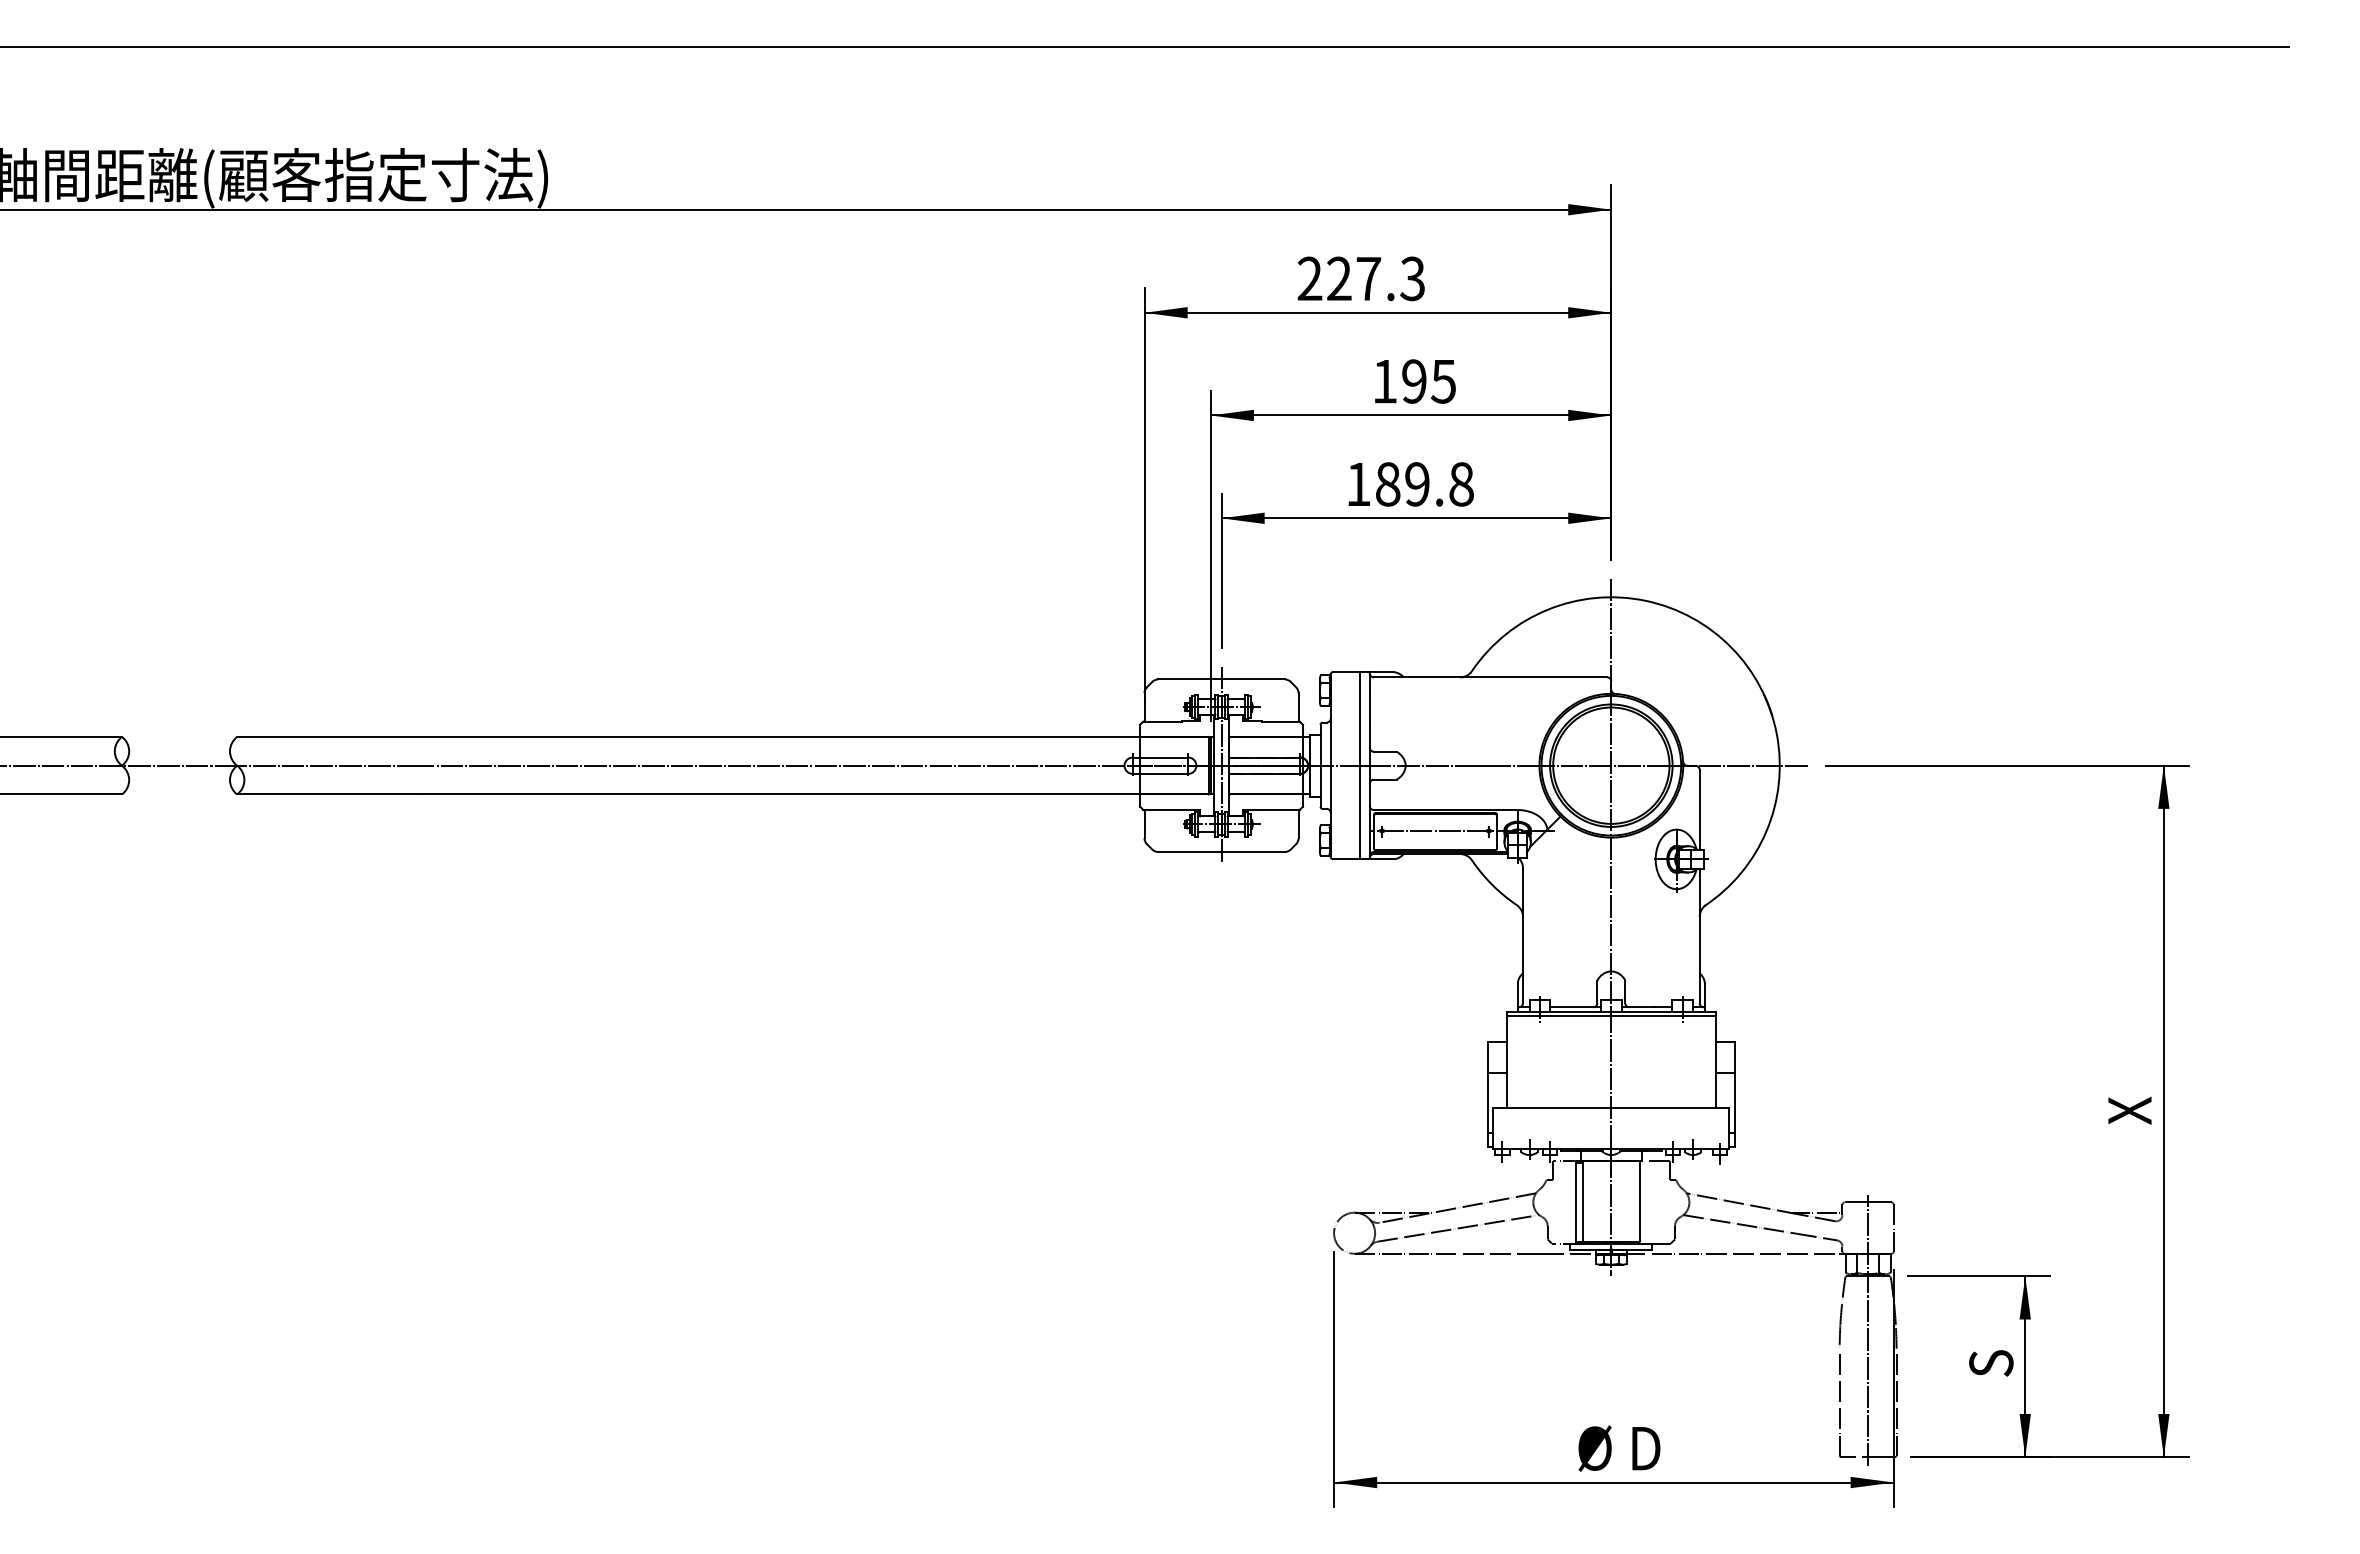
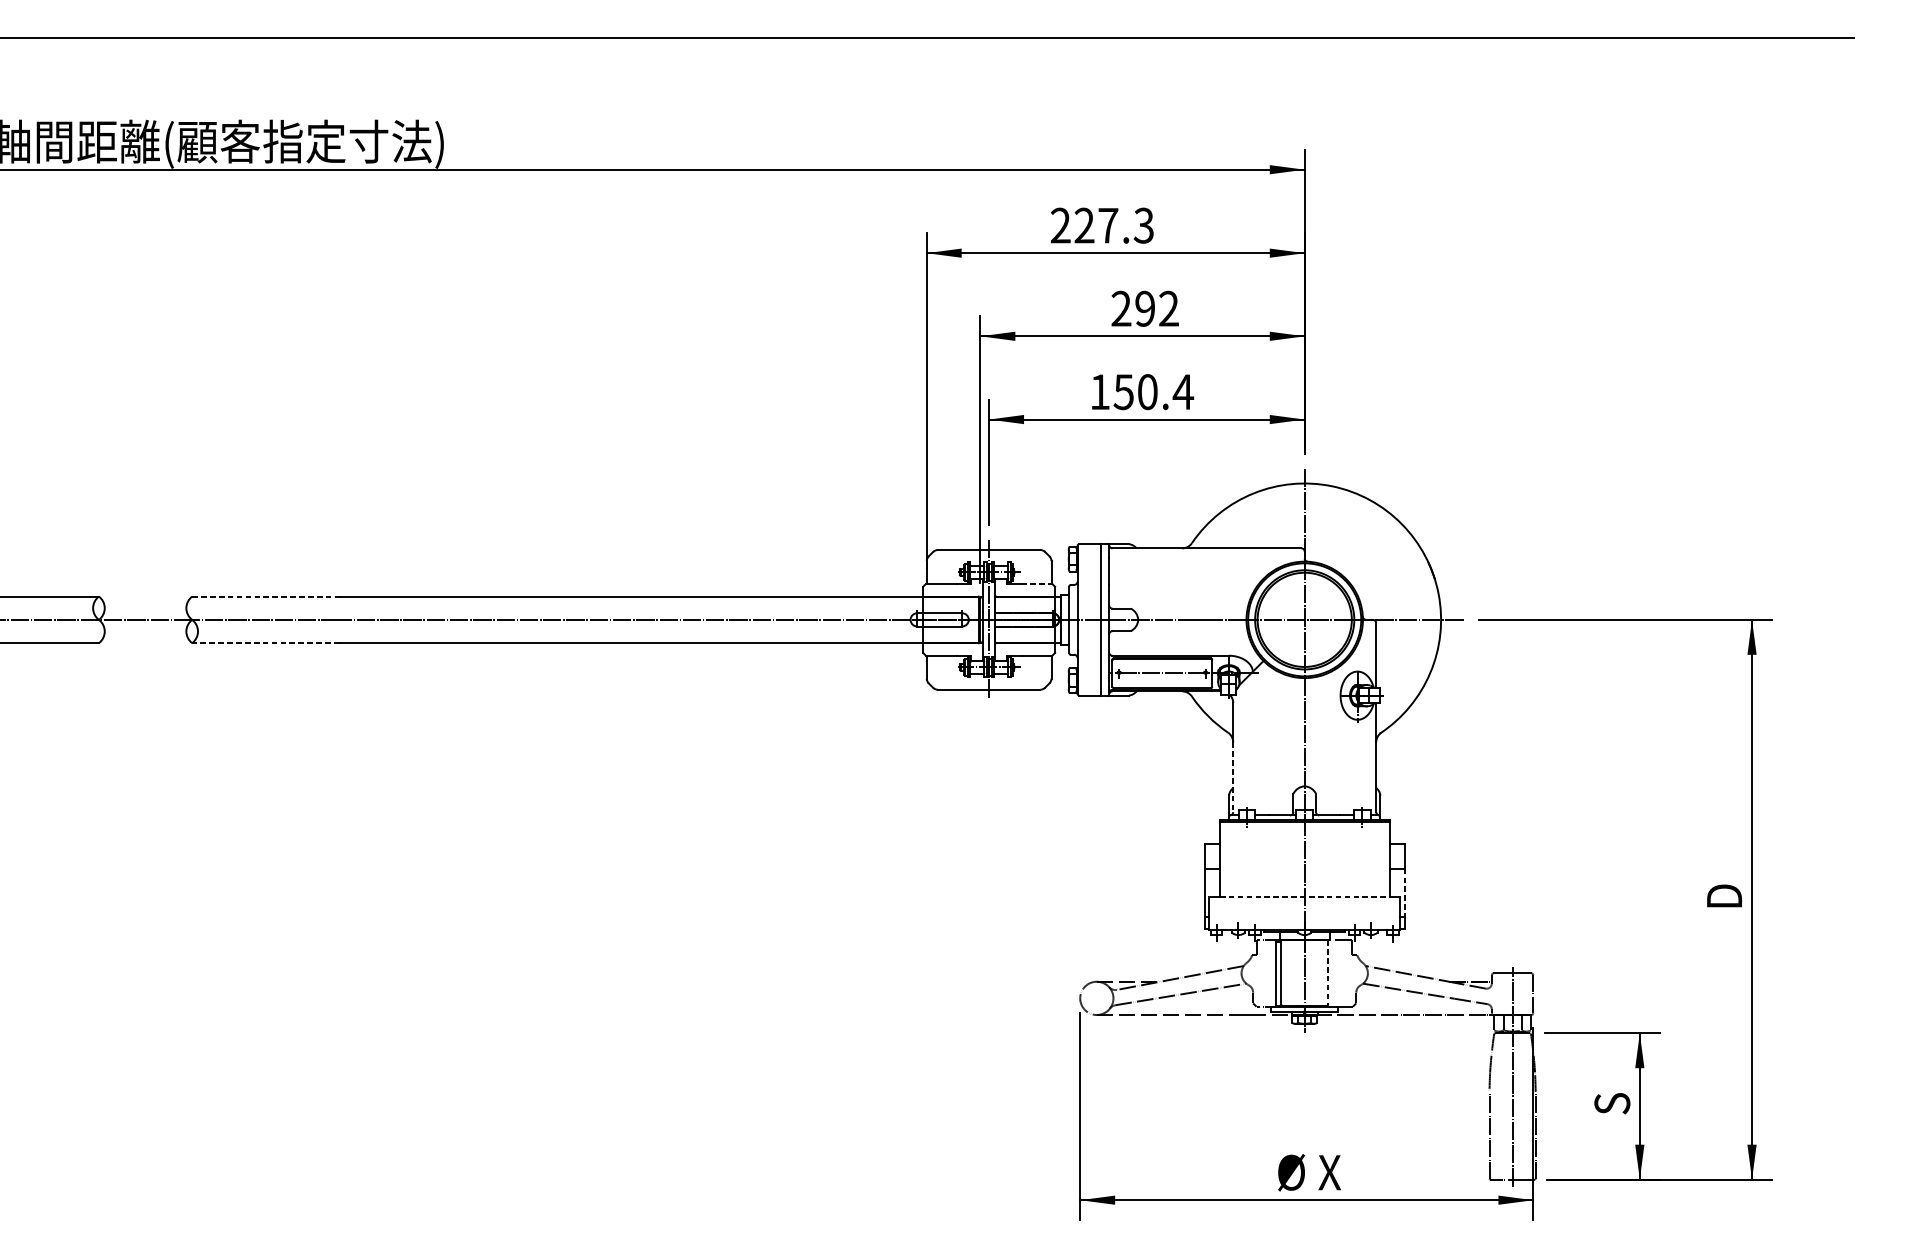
text: (1413, 381) -> (1144, 308), 195 -> 292
text: (1424, 484) -> (1153, 392), 189.8 -> 150.4
line: (1281, 721) -> (1037, 584), solid -> dashed
line: (328, 736) -> (266, 596), solid -> dashed
line: (327, 794) -> (265, 643), solid -> dashed
line: (1523, 960) -> (1233, 777), solid -> dashed
line: (1734, 1102) -> (1404, 892), solid -> dashed
line: (1611, 1107) -> (1304, 896), solid -> dashed
text: (2129, 1108) -> (1724, 897), X -> D
line: (1640, 1201) -> (1328, 972), solid -> dashed
text: (1644, 1448) -> (1331, 1172), D -> X

